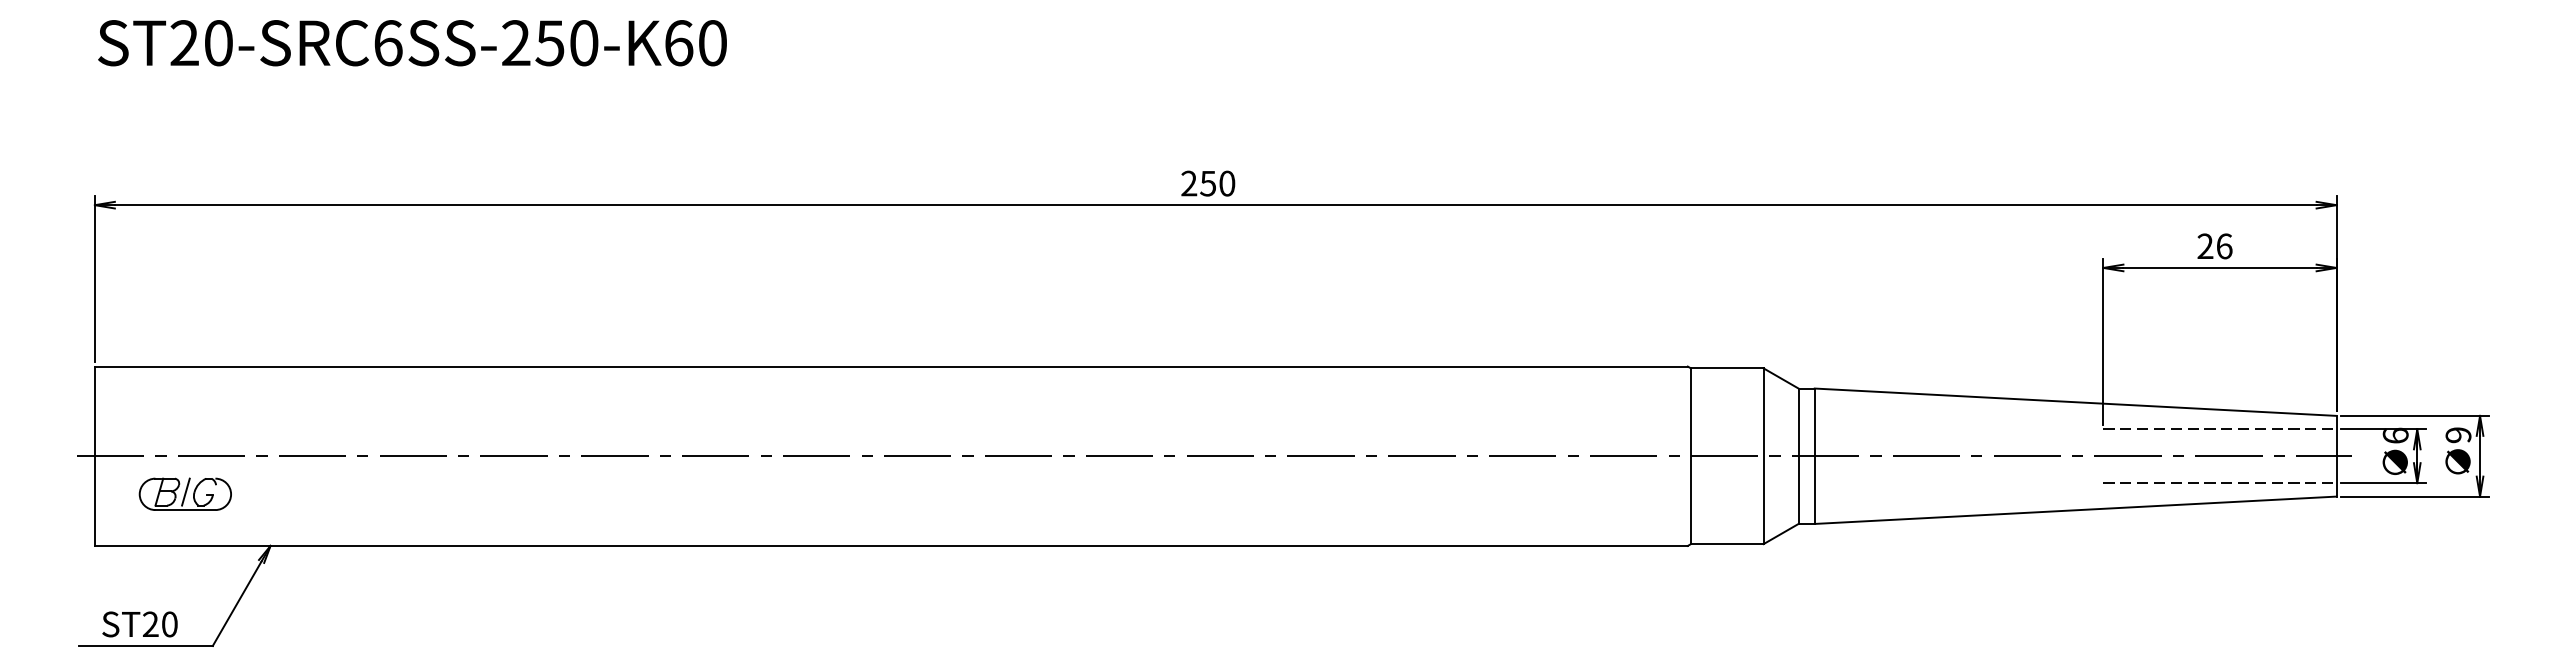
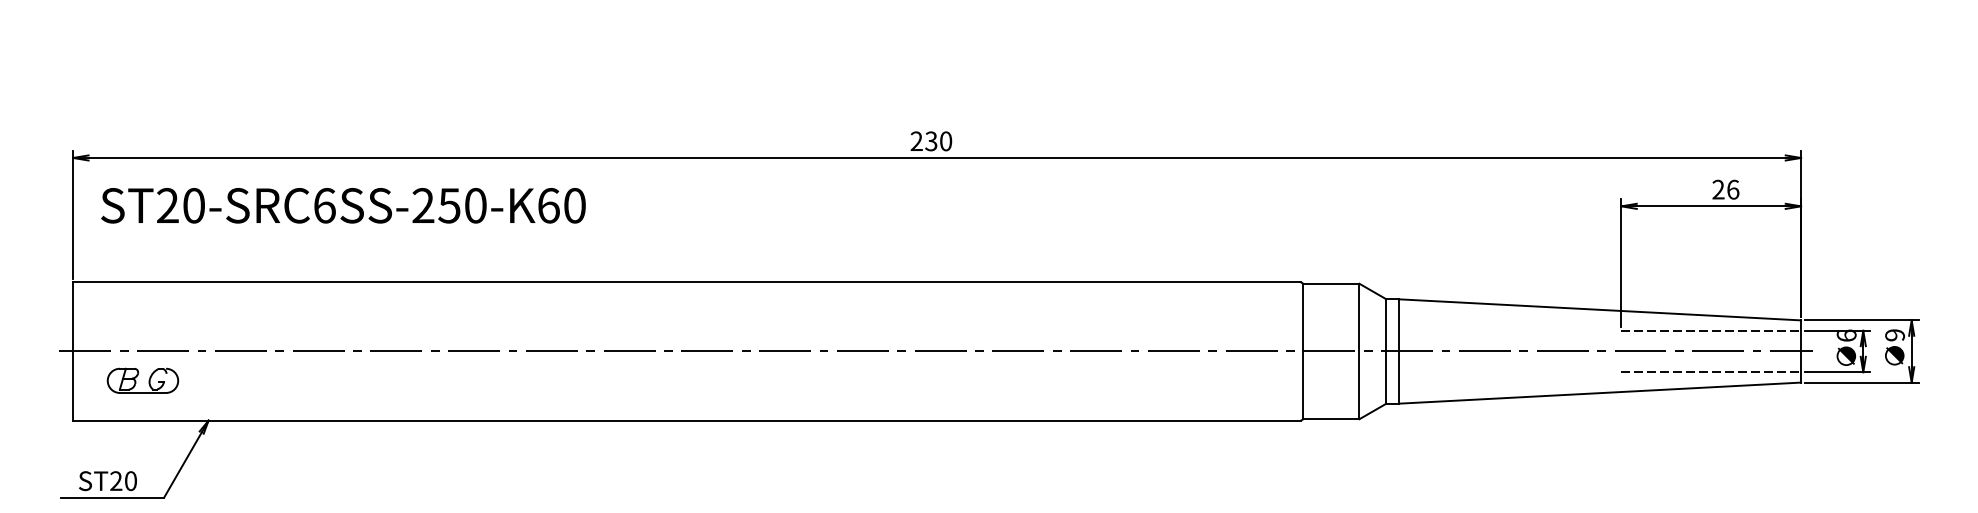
text: (412, 43) -> (343, 206), moved
text: (1208, 183) -> (931, 141), 250 -> 230
text: (2214, 246) -> (1725, 189), moved
line: (185, 491) -> (143, 378), removed

